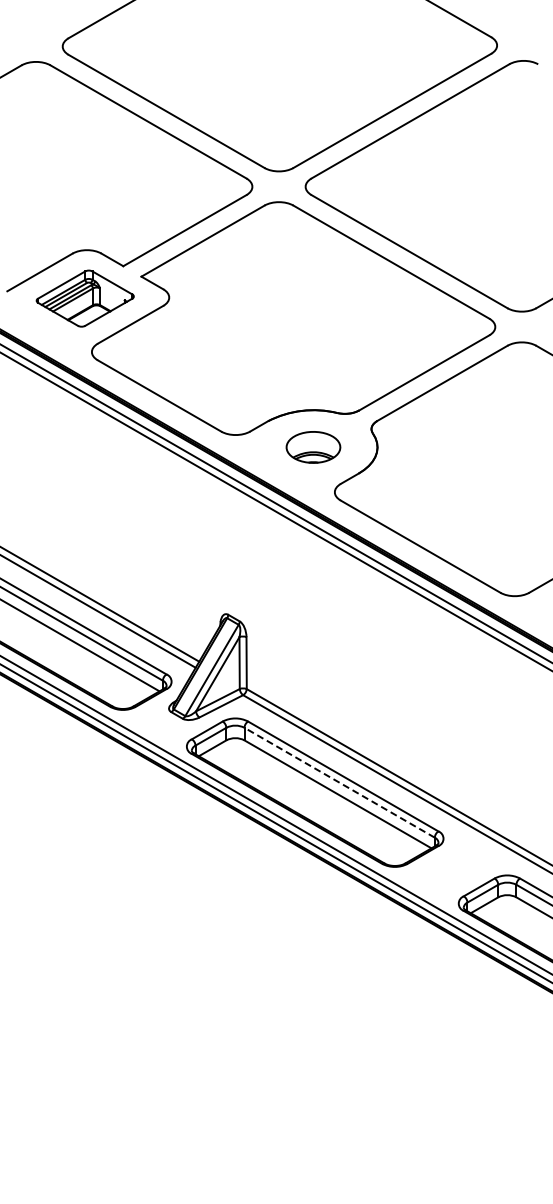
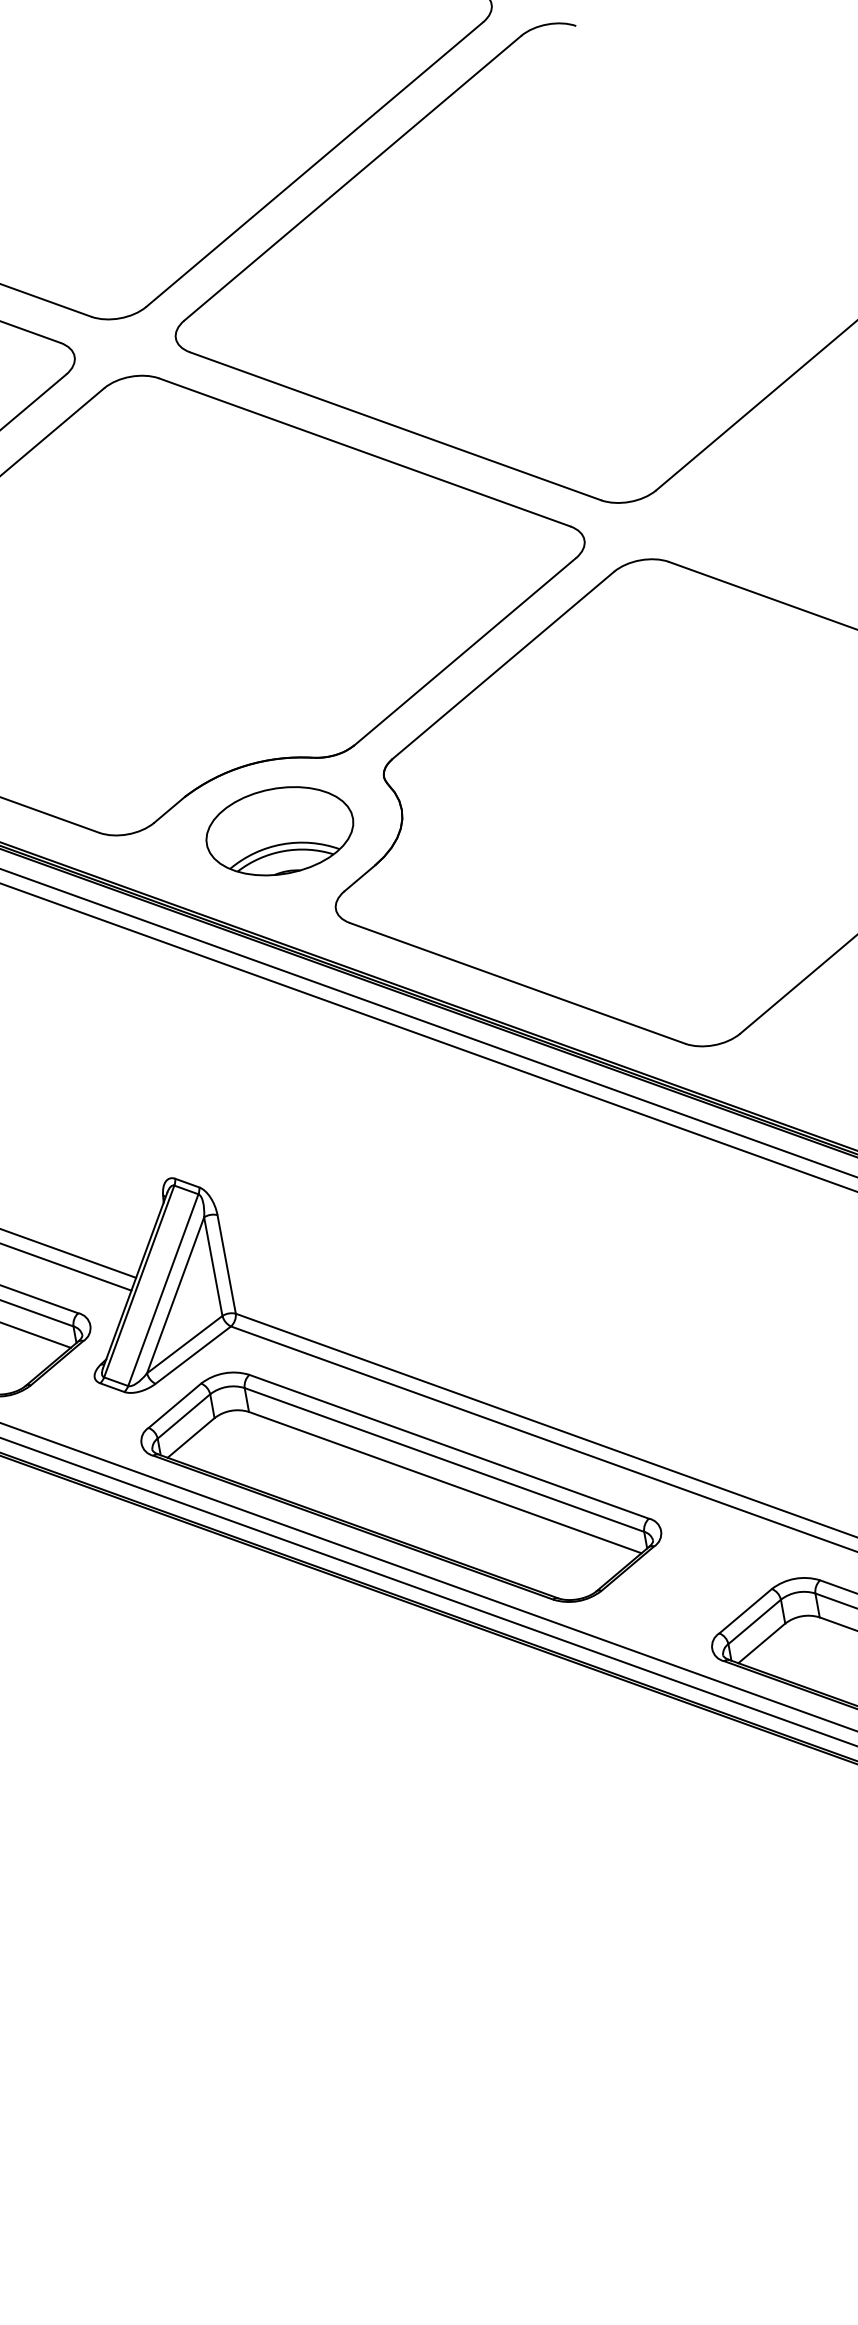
part: (313, 447) -> (280, 831), size x1.43
line: (339, 782) -> (444, 1459), dashed -> solid

